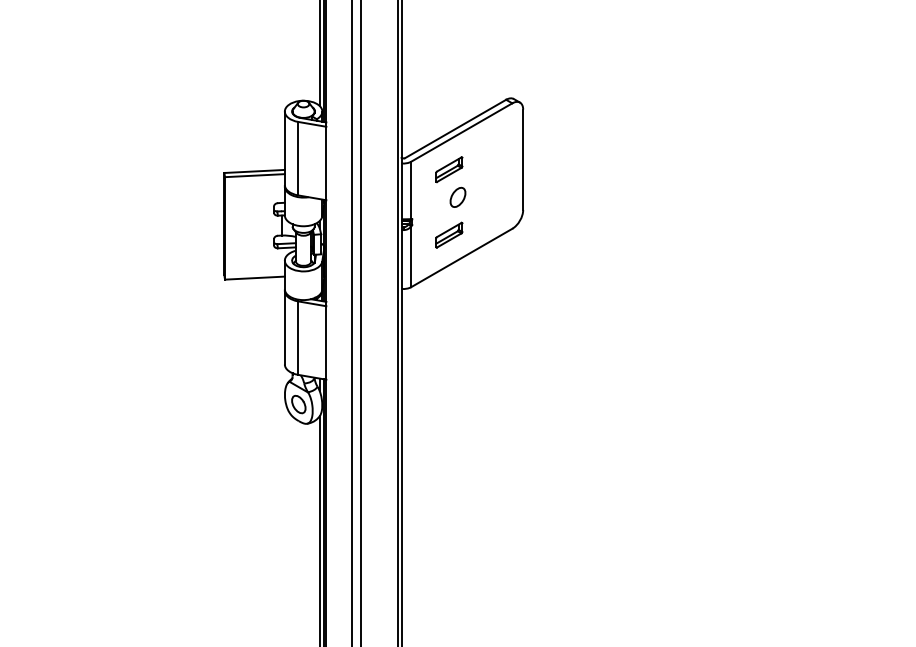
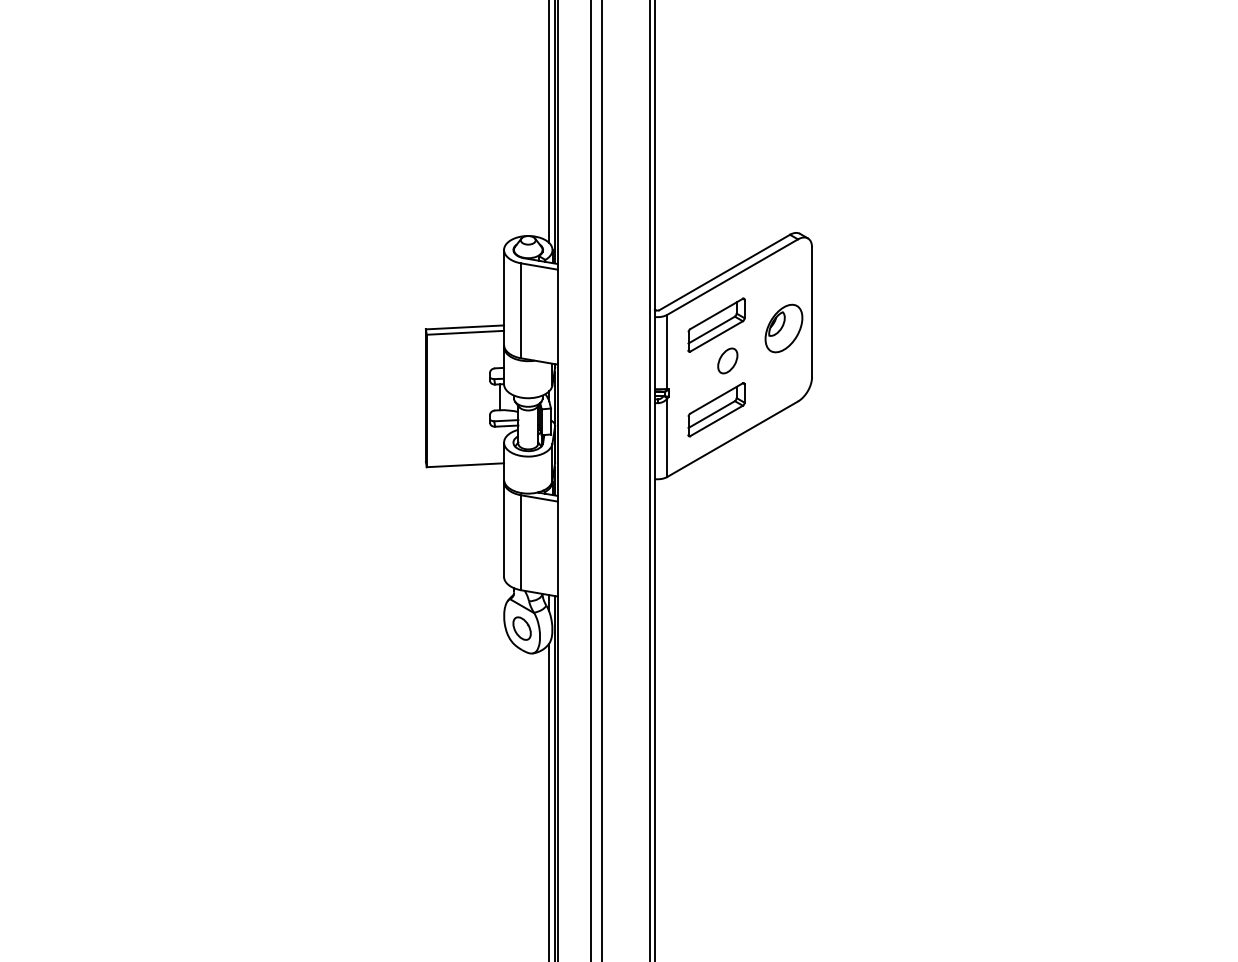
part: (449, 169) -> (716, 324), size x1.67
part: (501, 172) -> (783, 328), added
part: (449, 234) -> (716, 409), size x1.67

